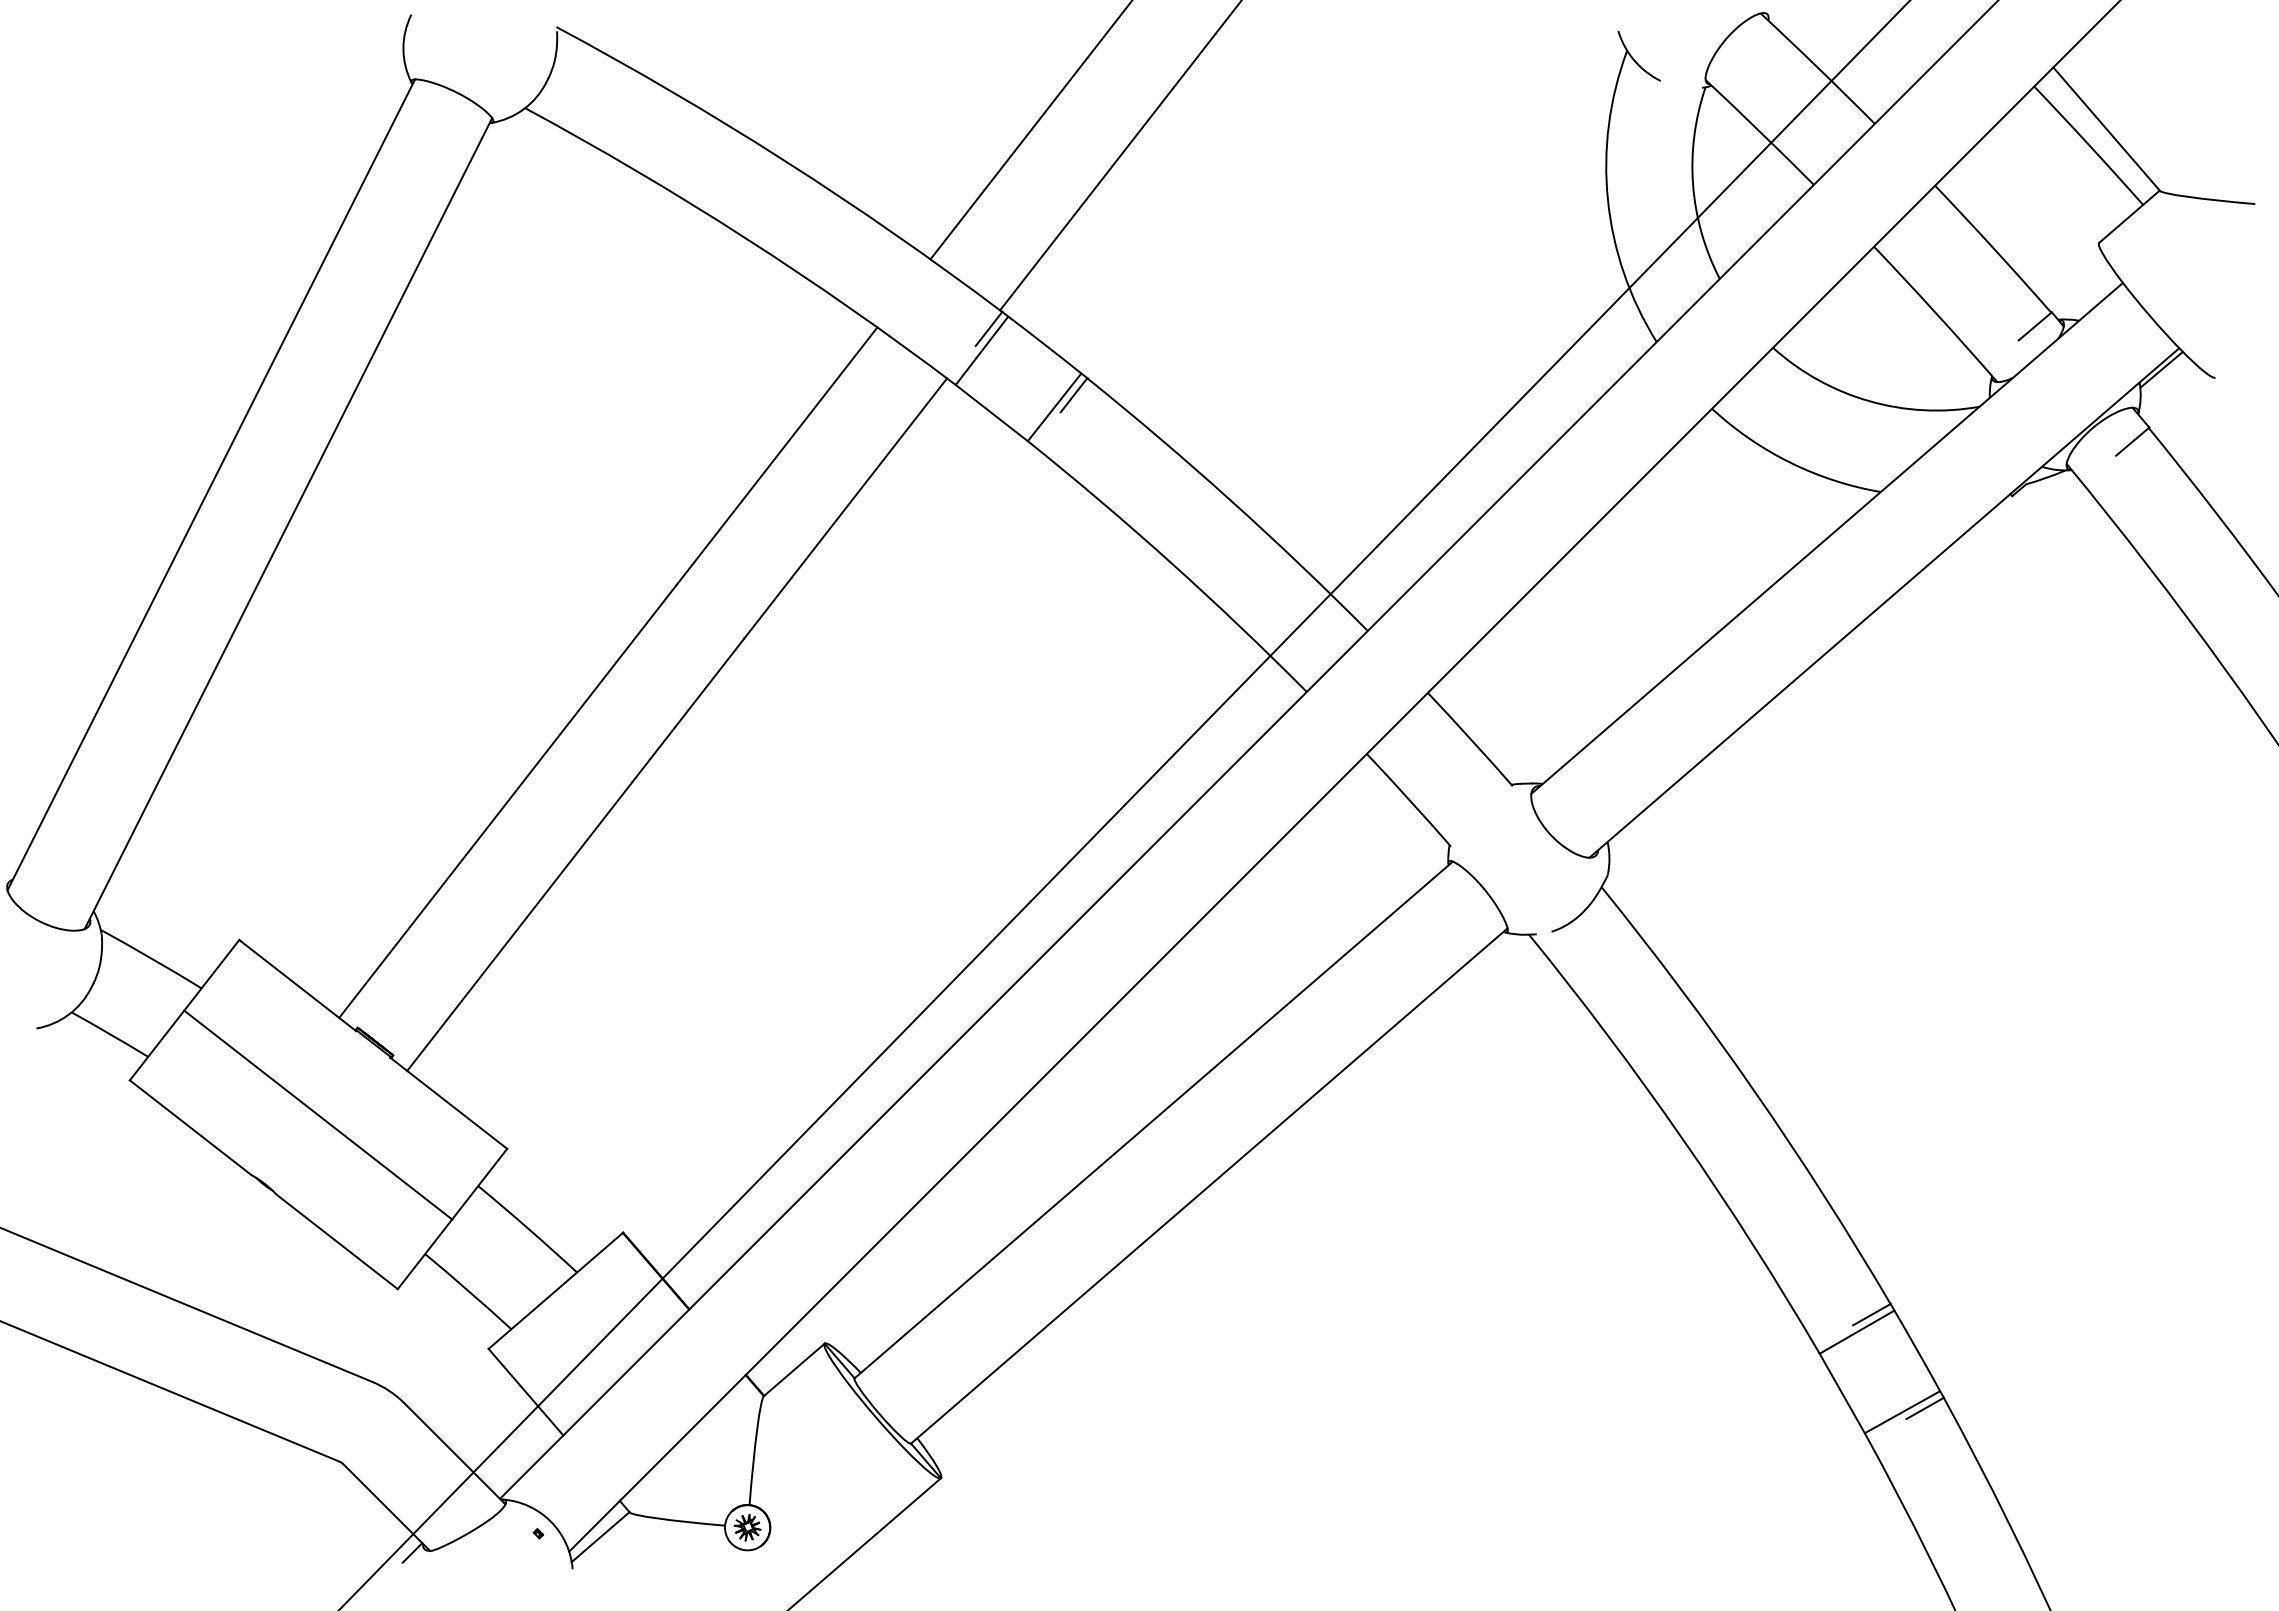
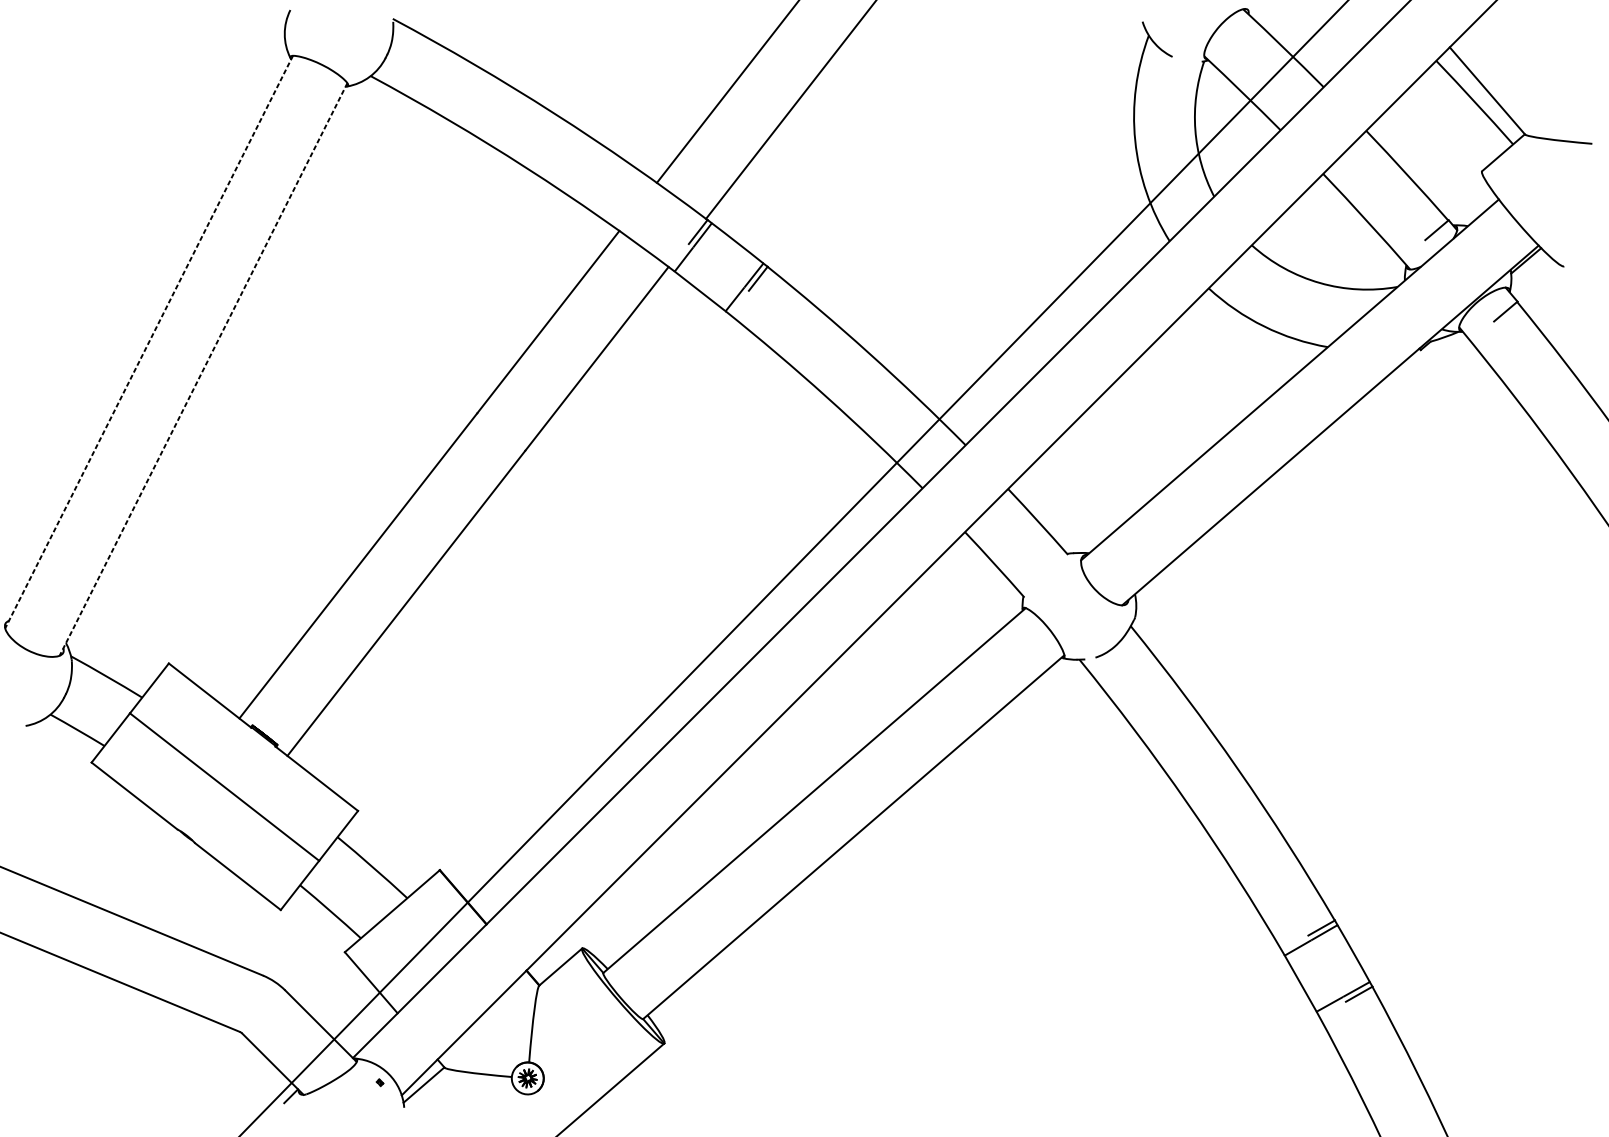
line: (211, 484) -> (149, 341), solid -> dashed
line: (288, 523) -> (203, 369), solid -> dashed

